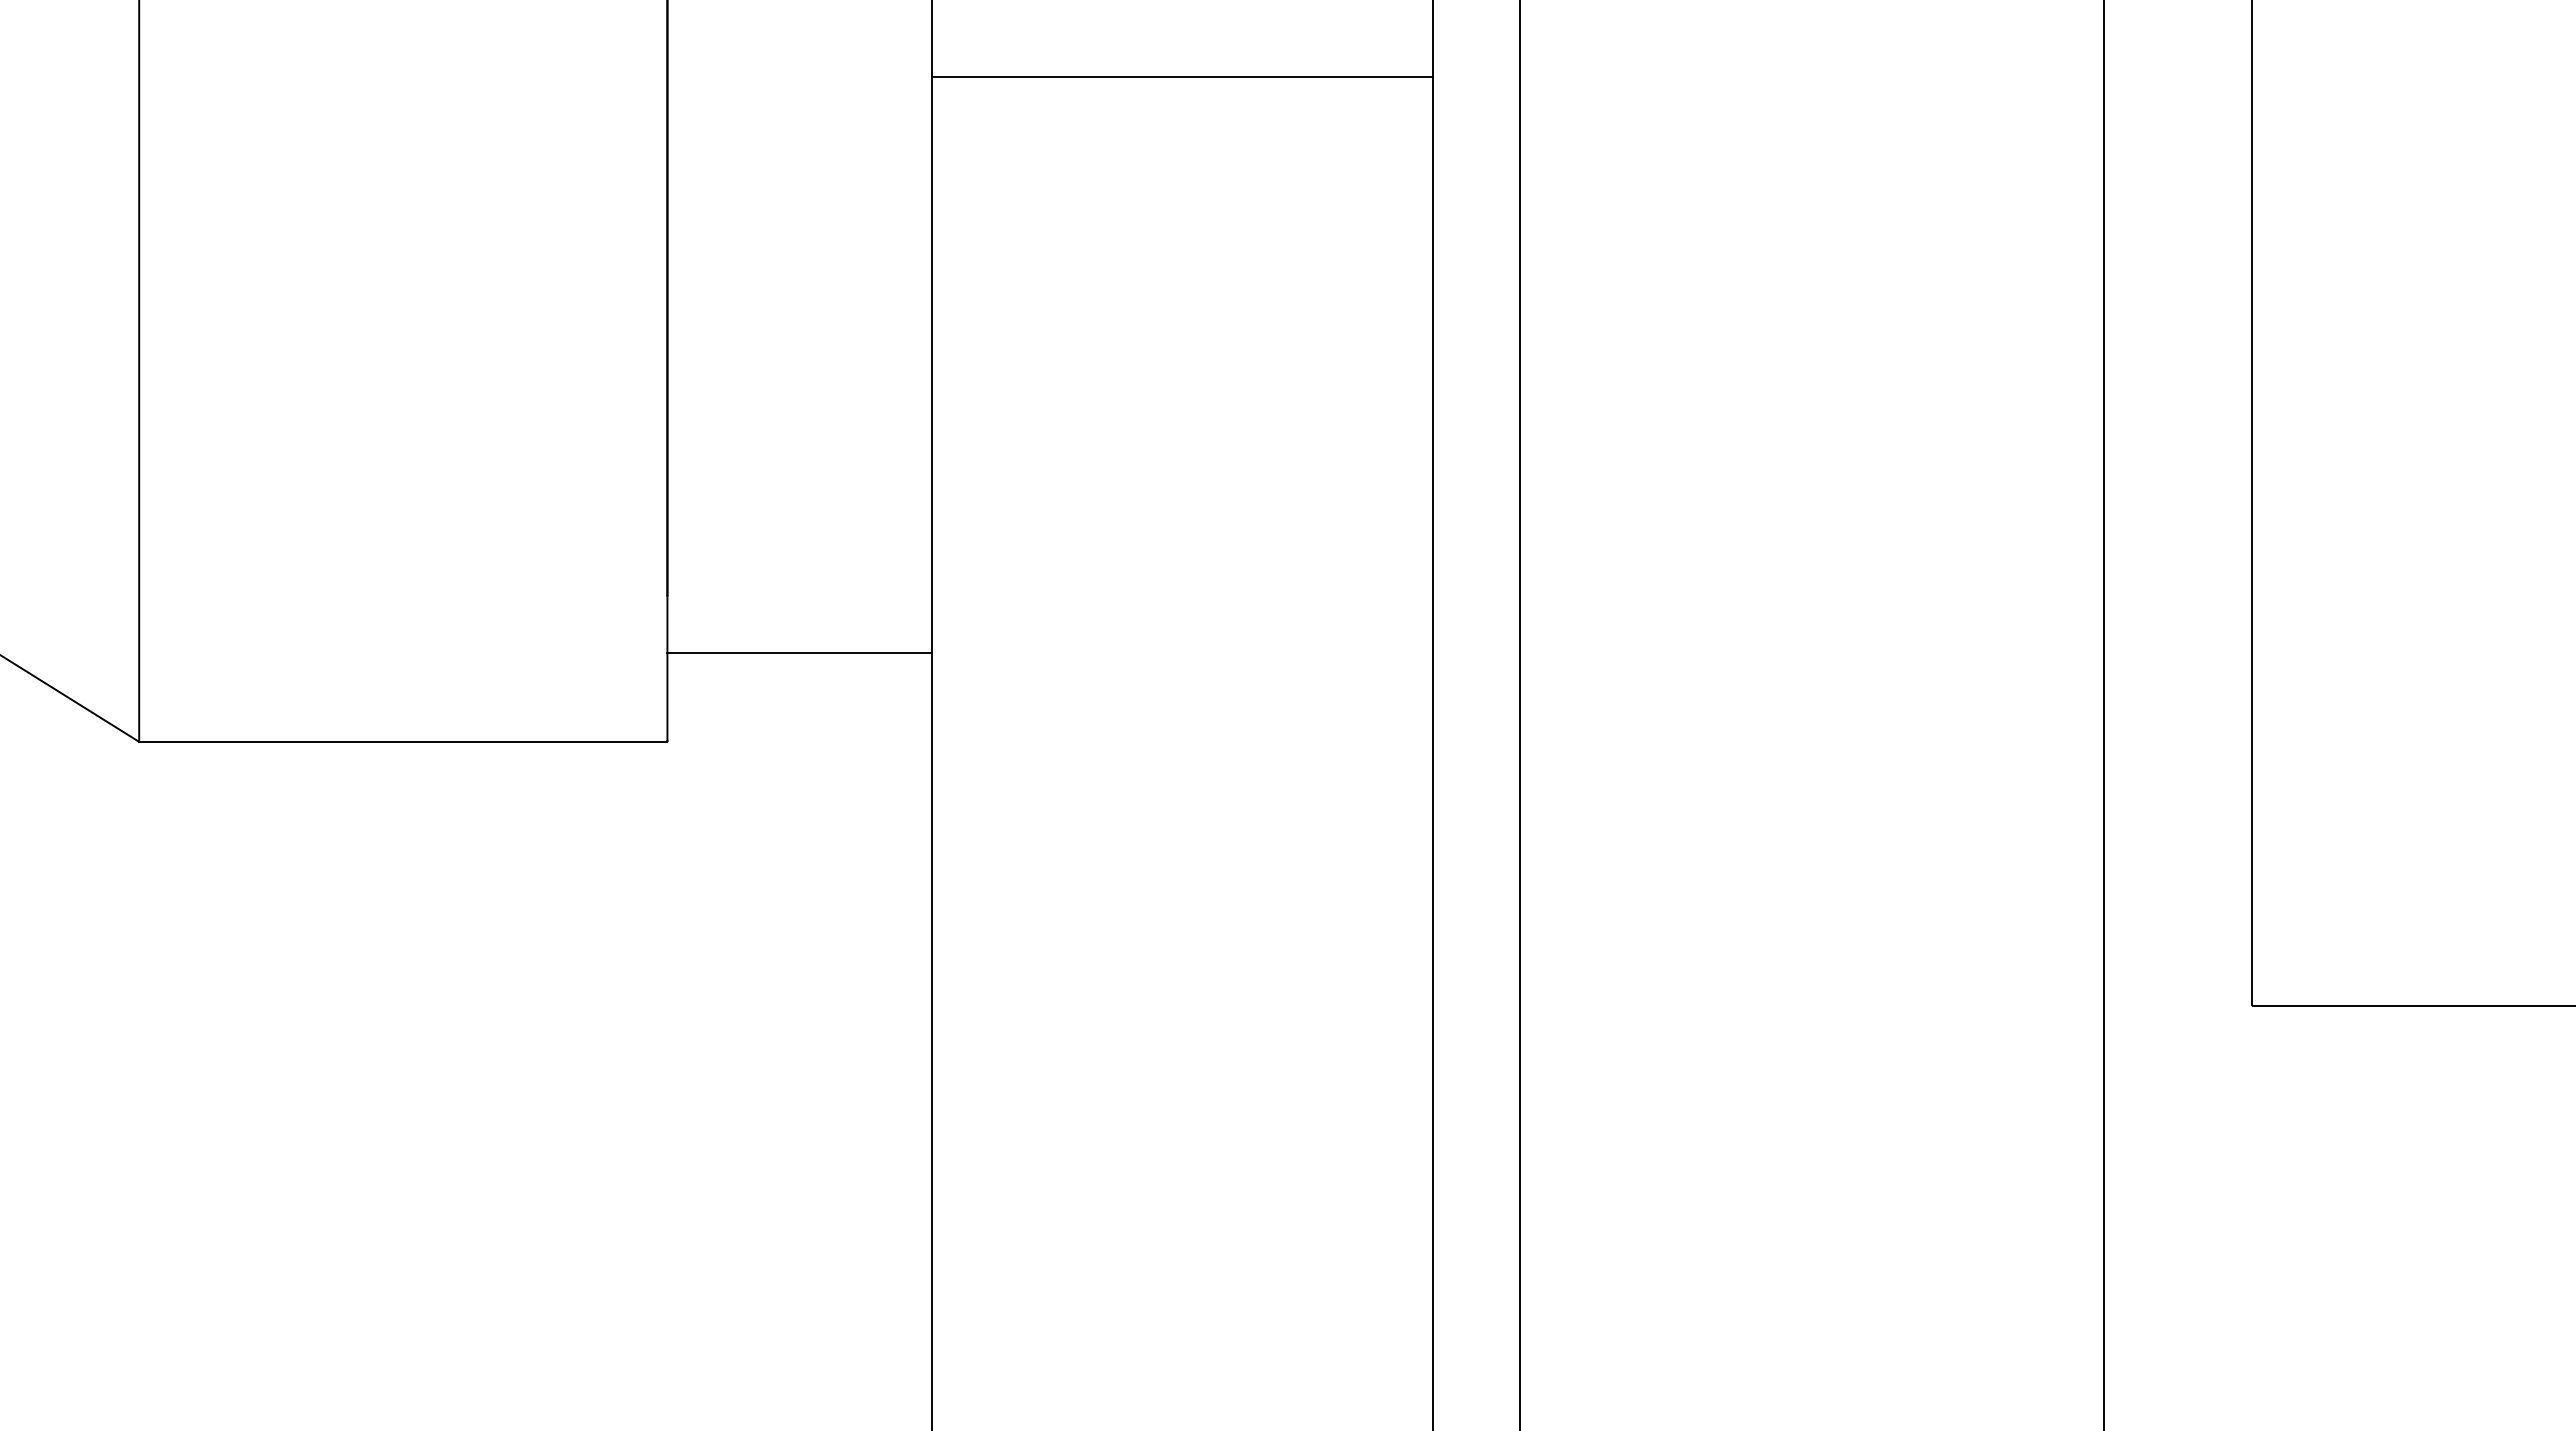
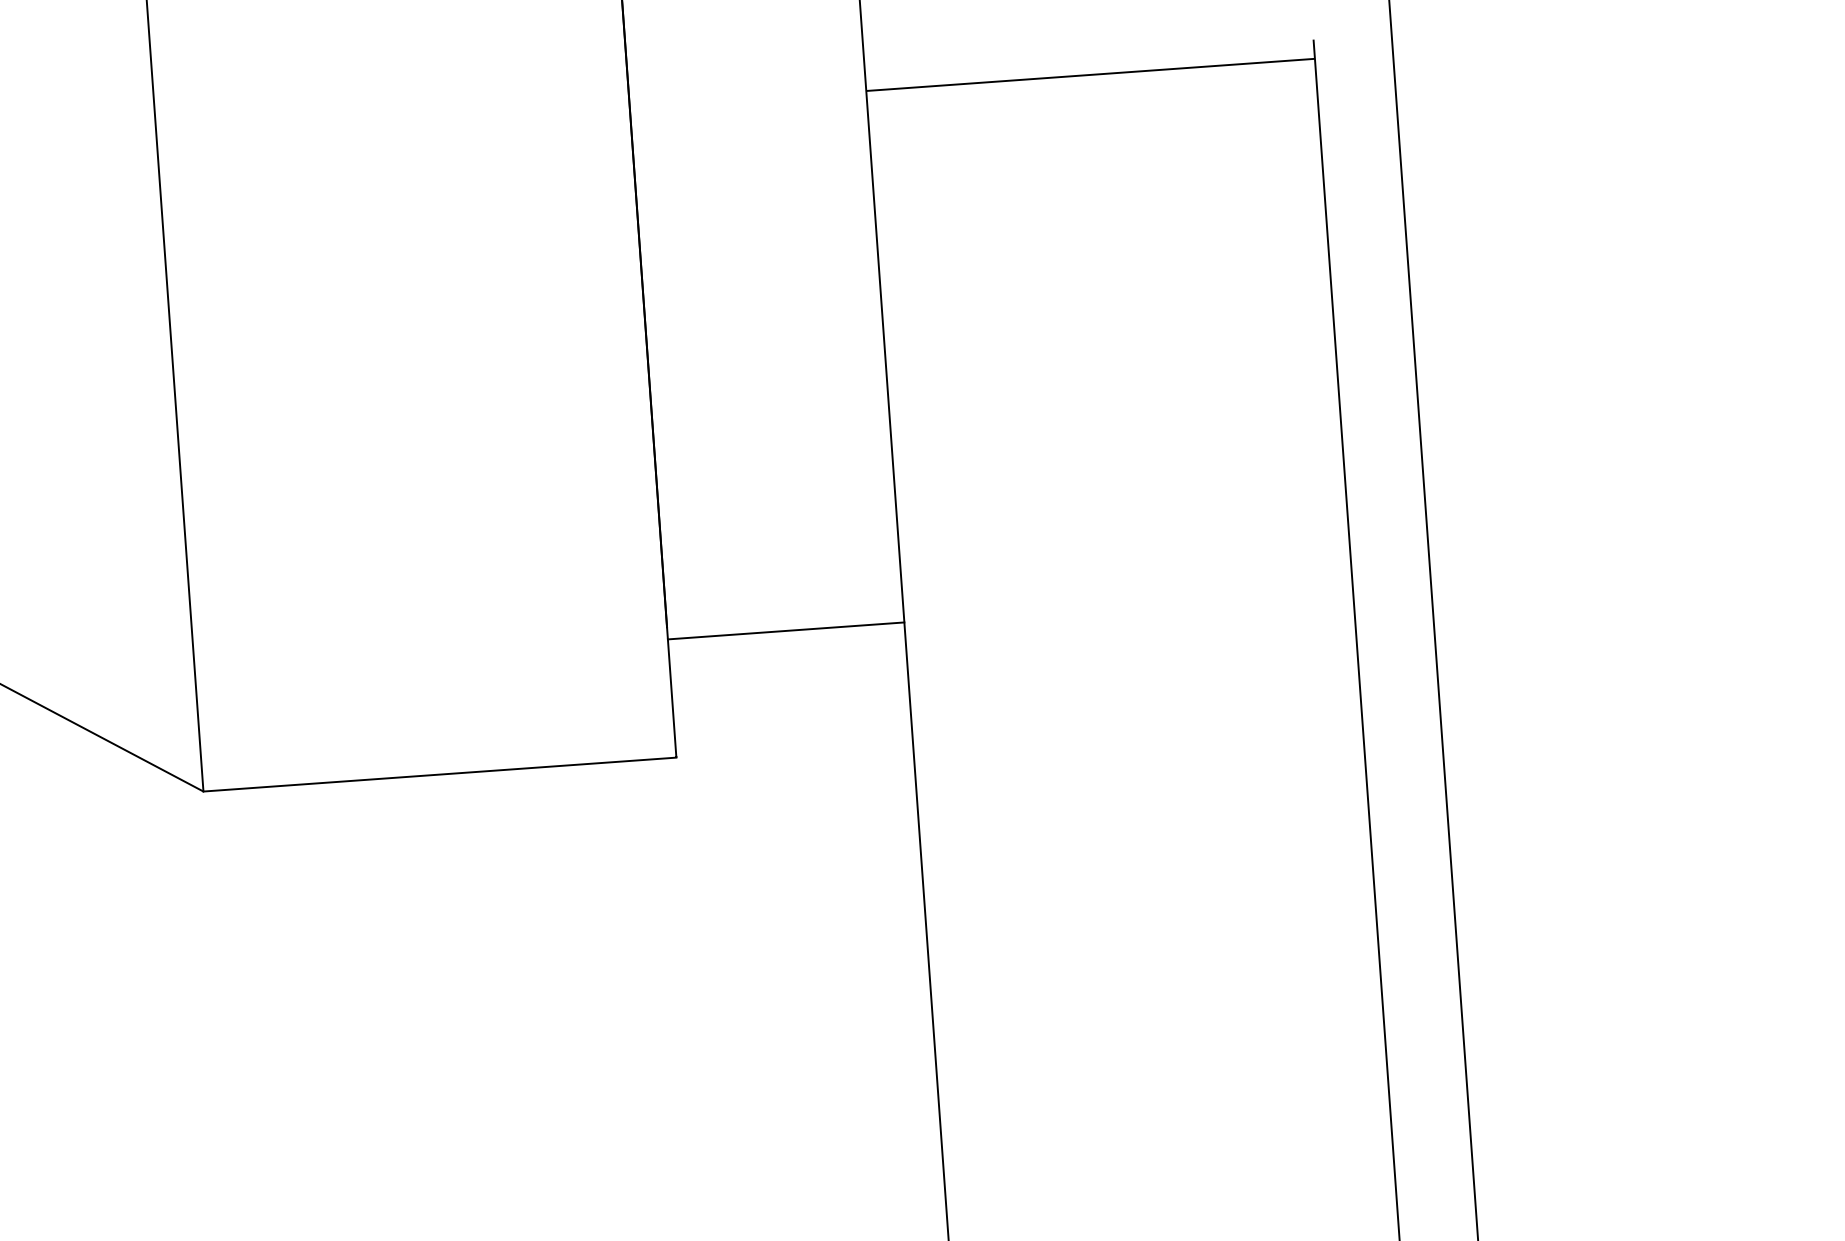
line: (1181, 77) -> (1090, 75), moved
line: (799, 652) -> (786, 630), moved

